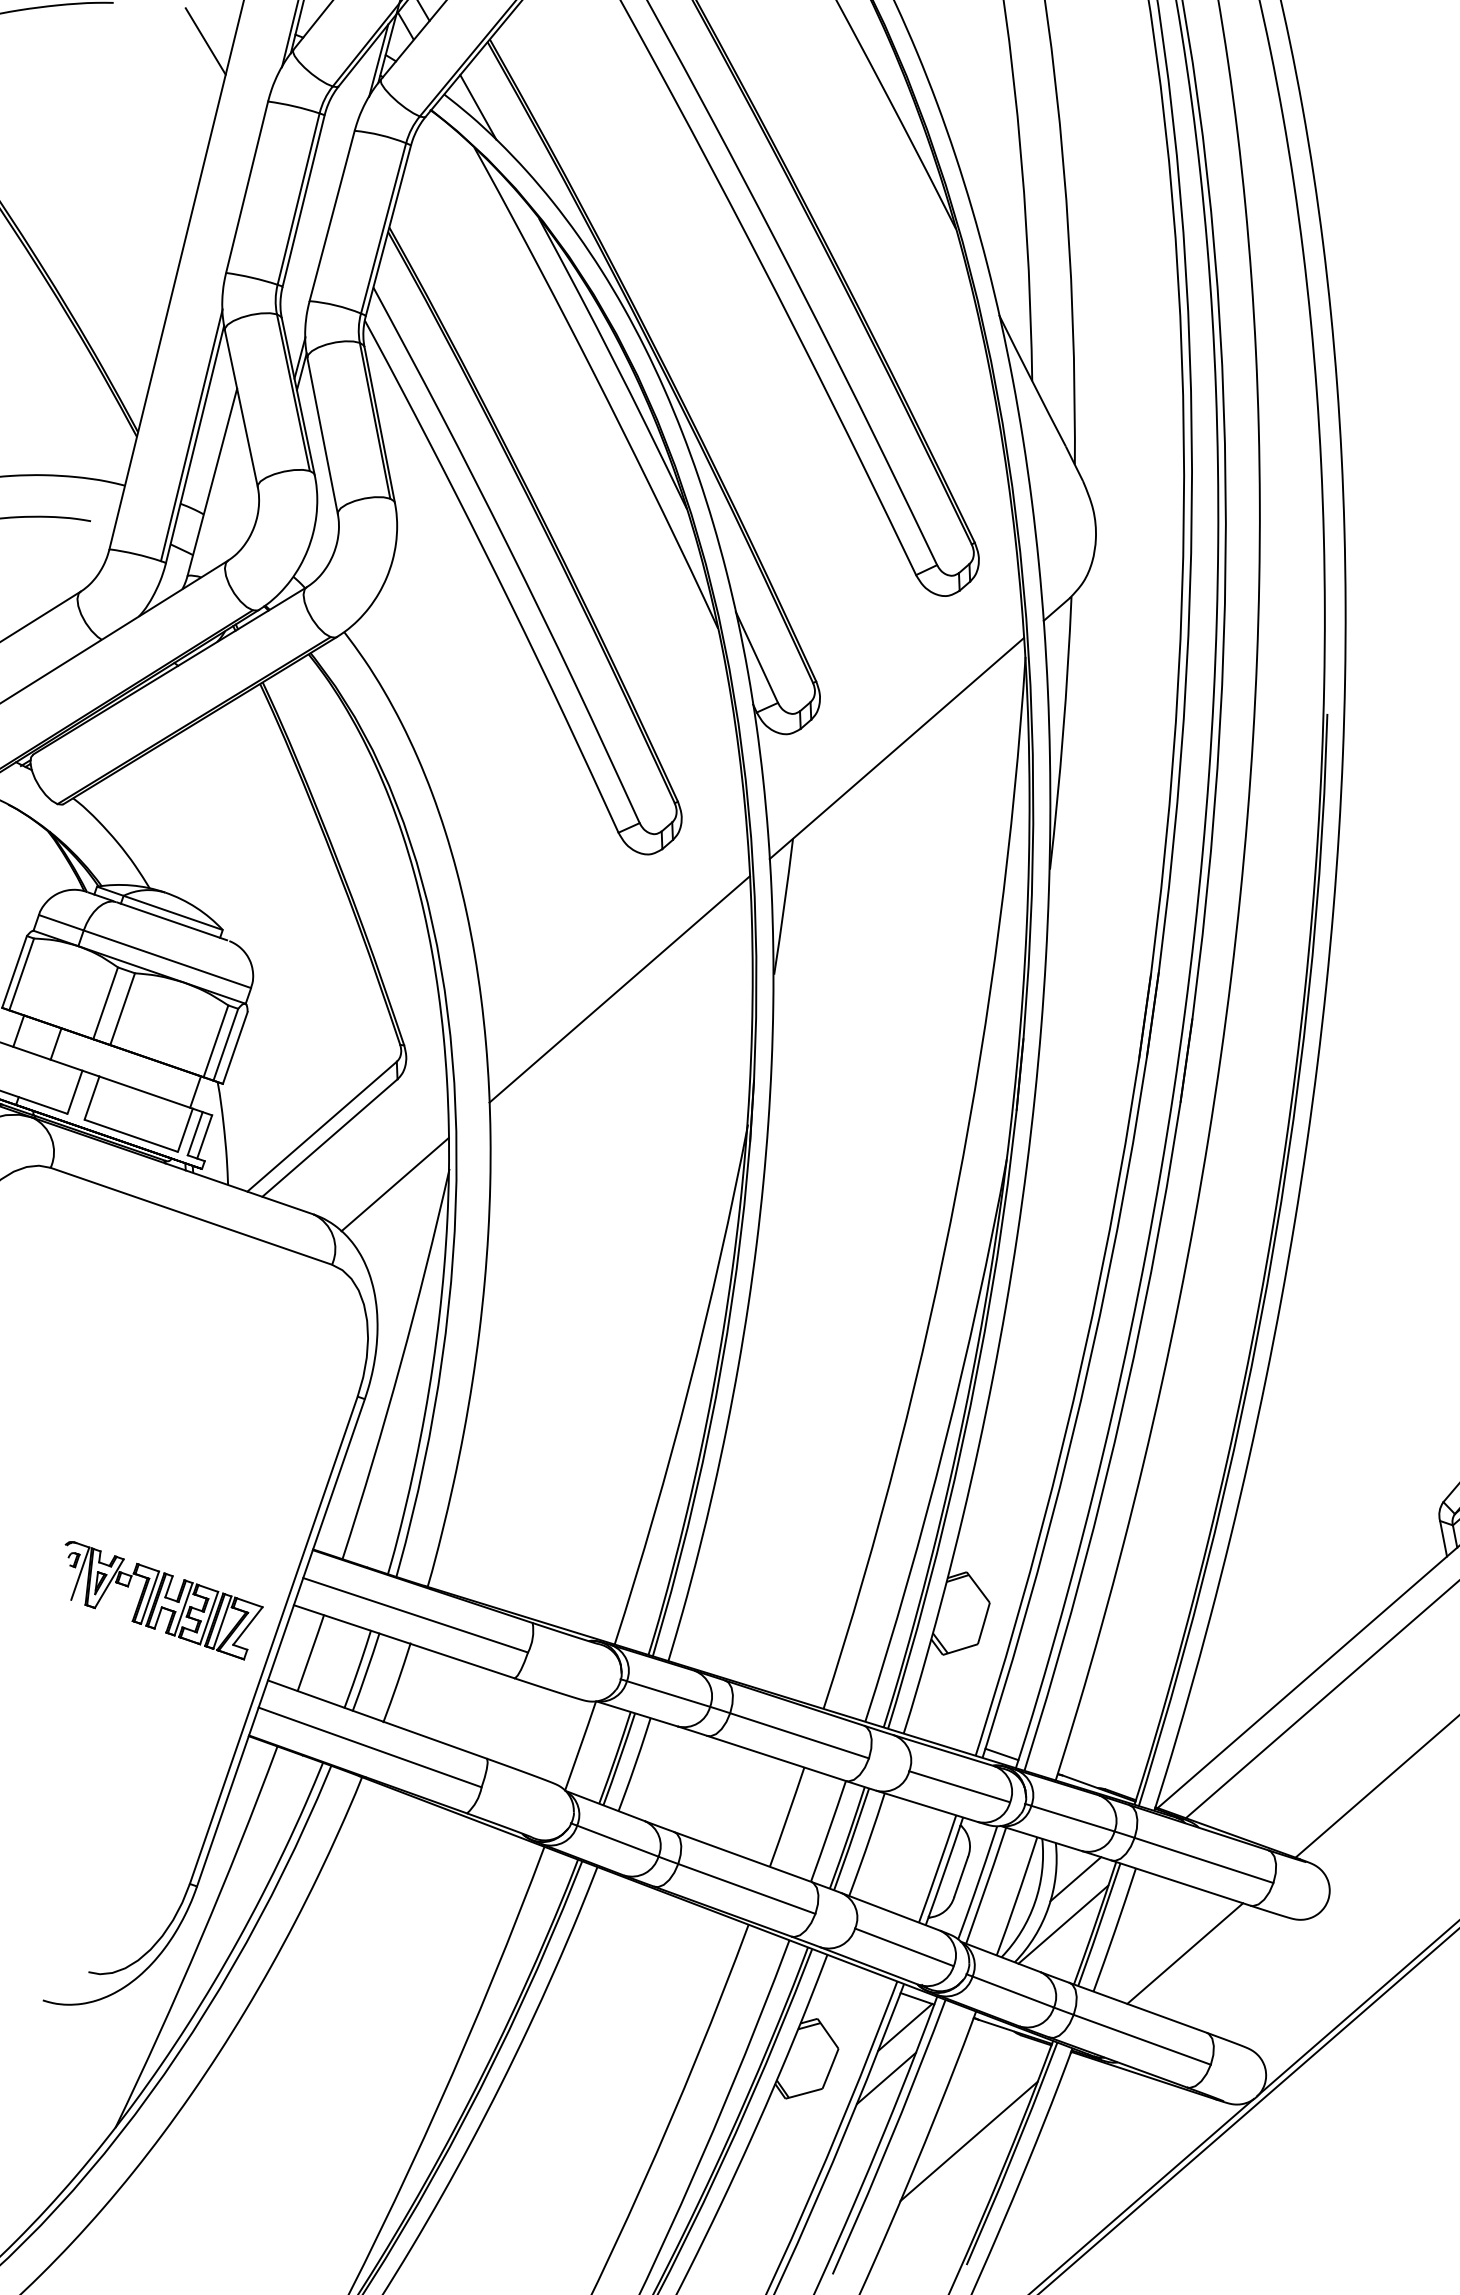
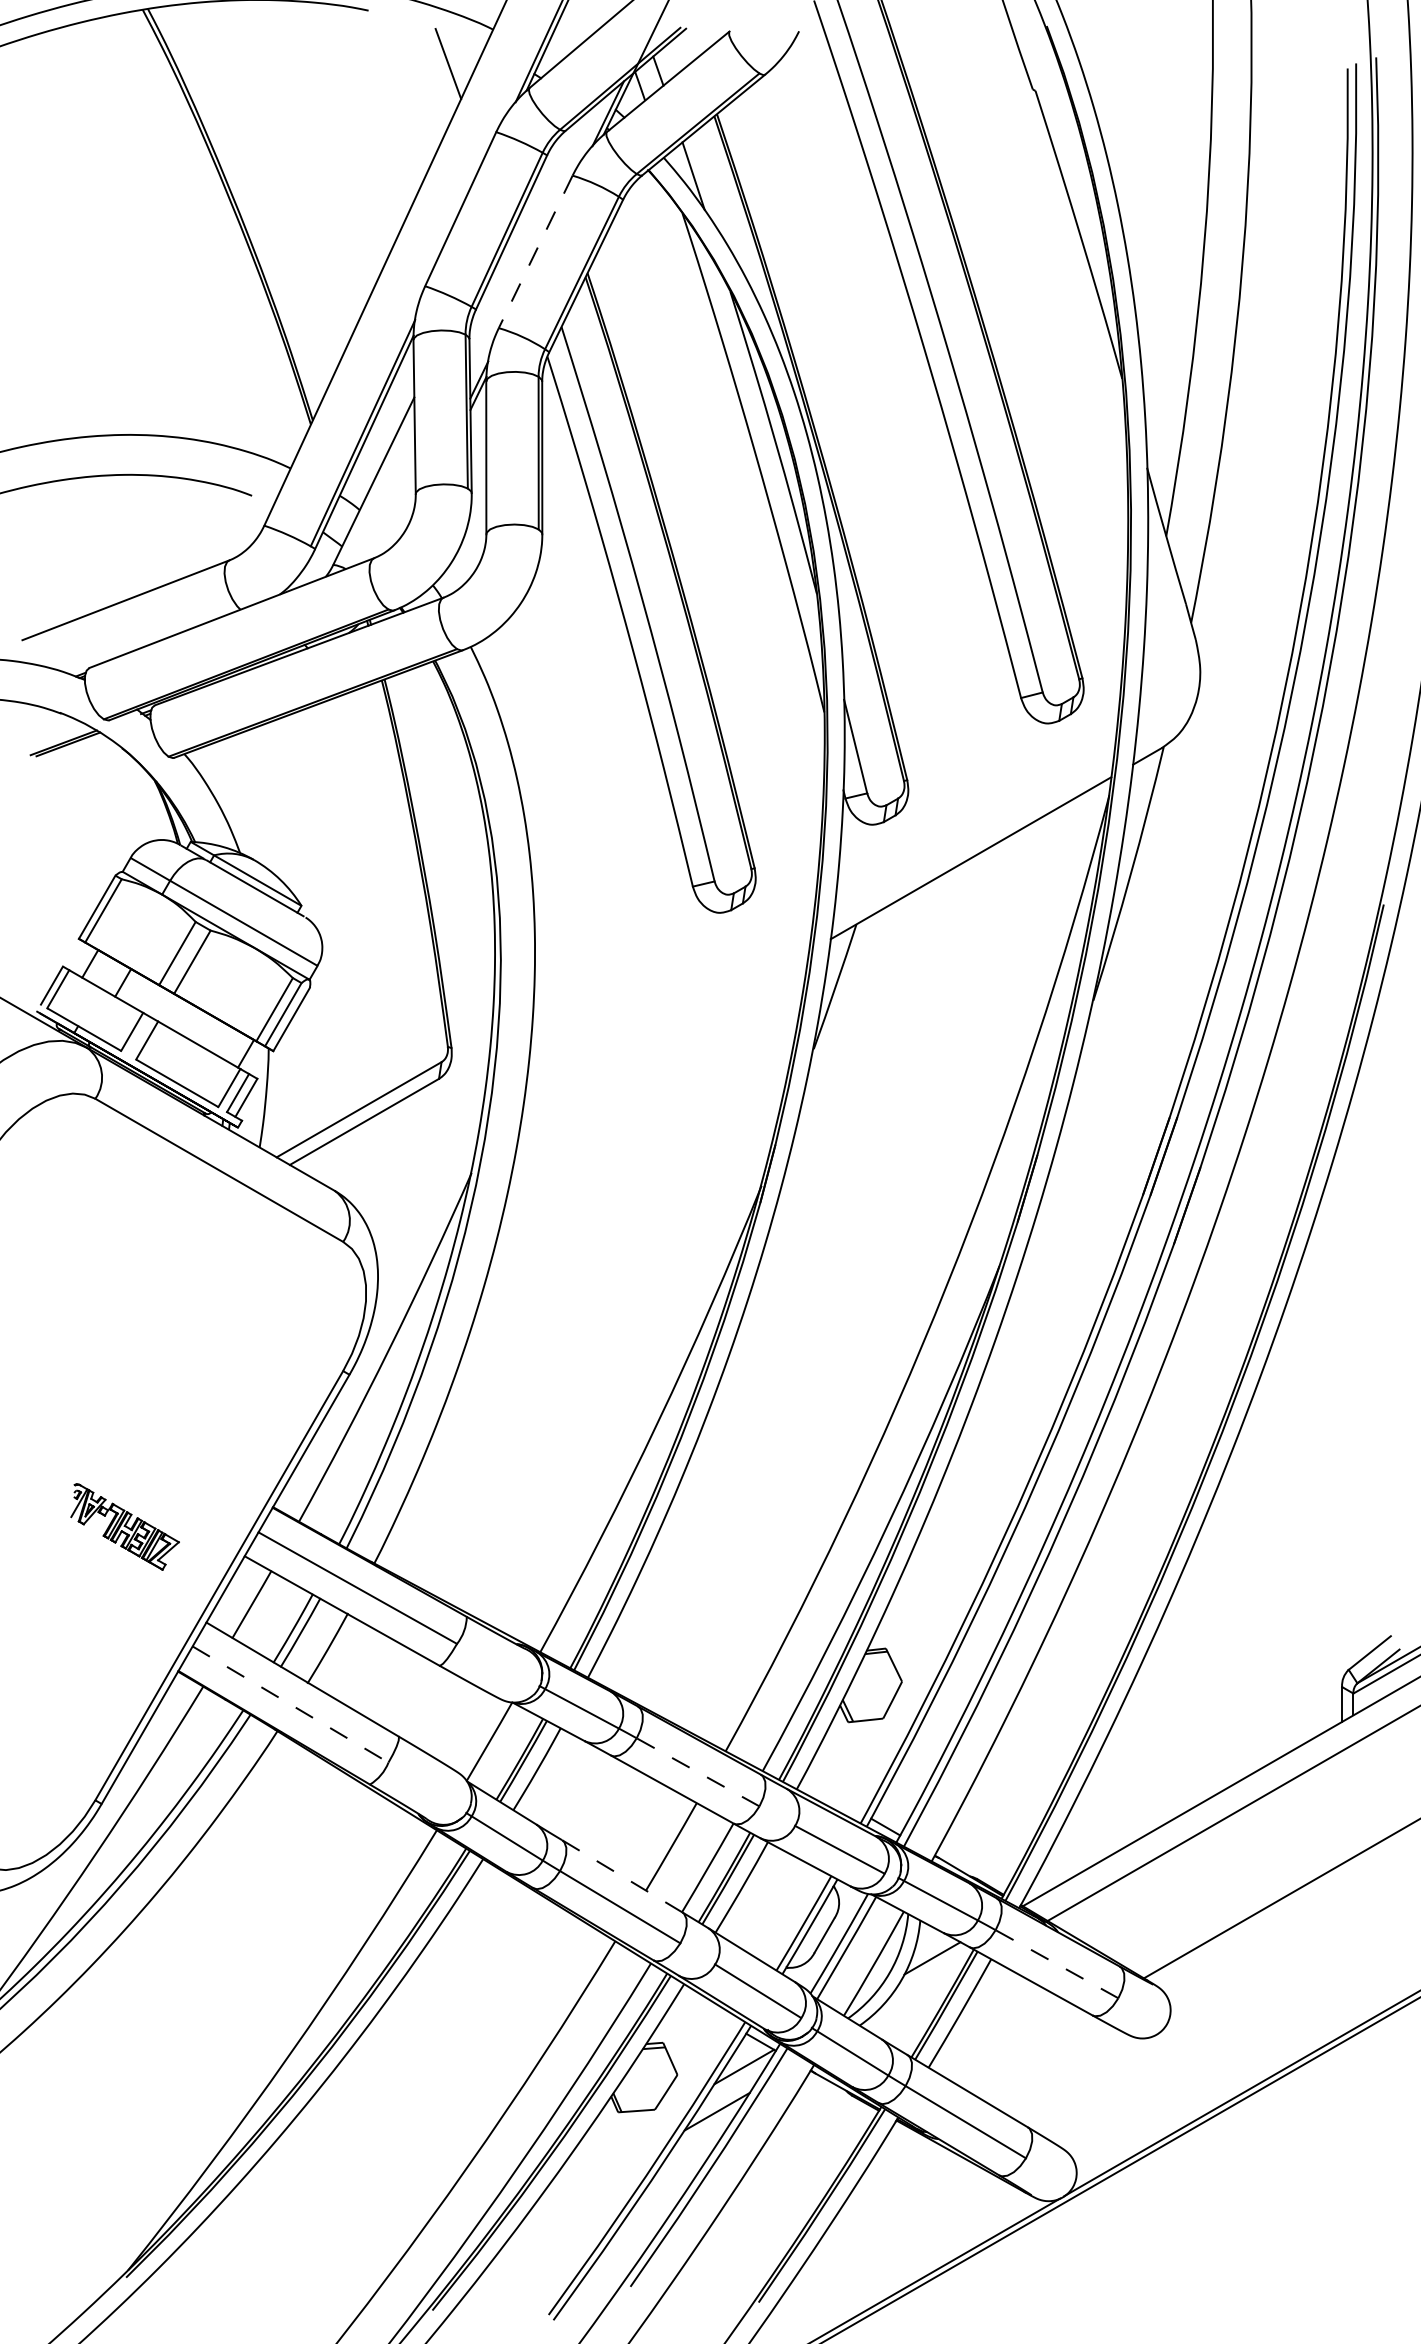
line: (331, 215) -> (535, 251), solid -> dashed
line: (618, 989) -> (664, 1034), removed
line: (395, 1184) -> (417, 1177), removed
part: (165, 1598) -> (124, 1526), size x0.6
line: (799, 1736) -> (697, 1772), solid -> dashed
line: (370, 1747) -> (290, 1704), solid -> dashed
line: (742, 1857) -> (621, 1876), solid -> dashed
line: (1203, 1859) -> (1056, 1963), solid -> dashed
line: (1063, 1924) -> (912, 1998), removed
line: (1185, 1953) -> (1022, 2048), removed
line: (968, 2141) -> (783, 2186), removed

